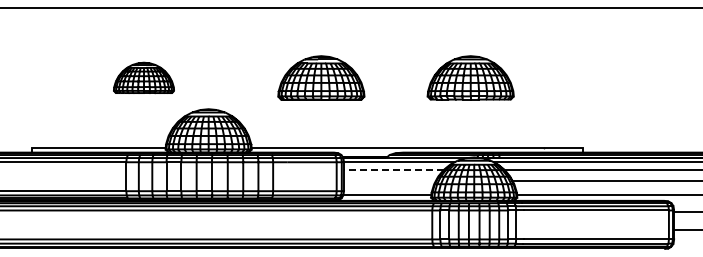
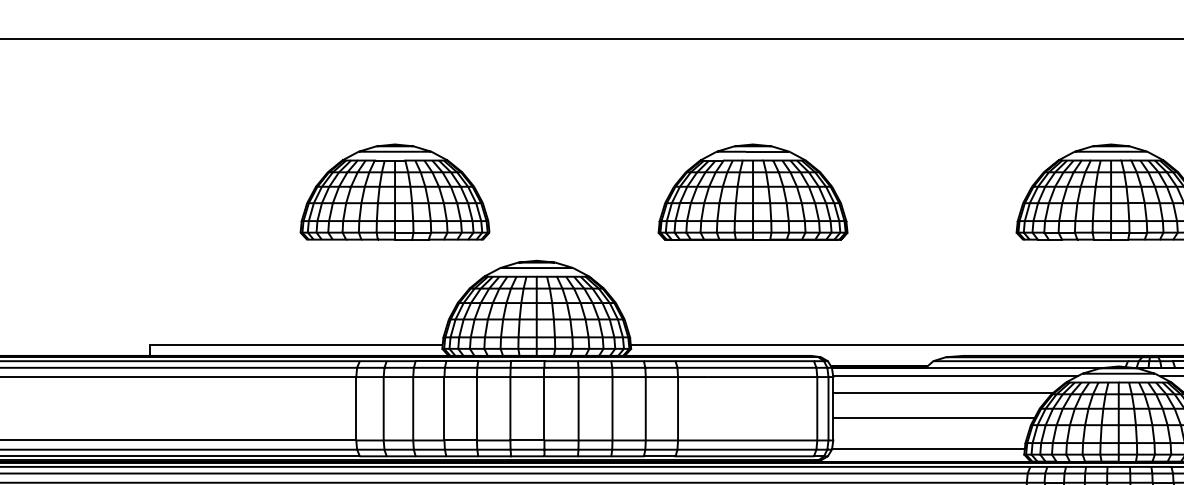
part: (143, 77) -> (393, 191), size x1.43
part: (321, 77) -> (753, 191), moved
line: (393, 169) -> (941, 392), dashed -> solid
line: (389, 180) -> (933, 417), added

